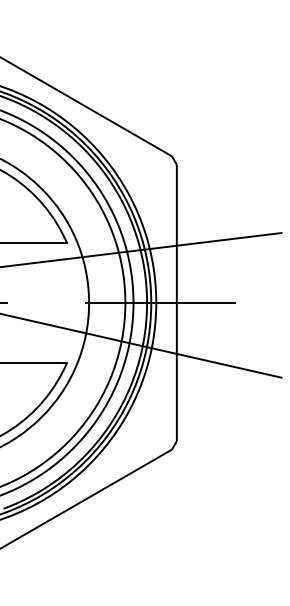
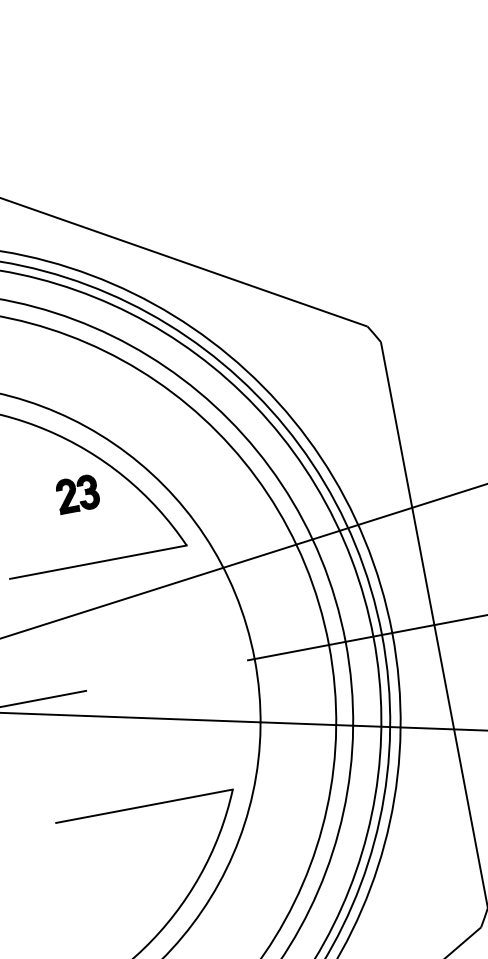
part: (19, 209) -> (75, 494), added

